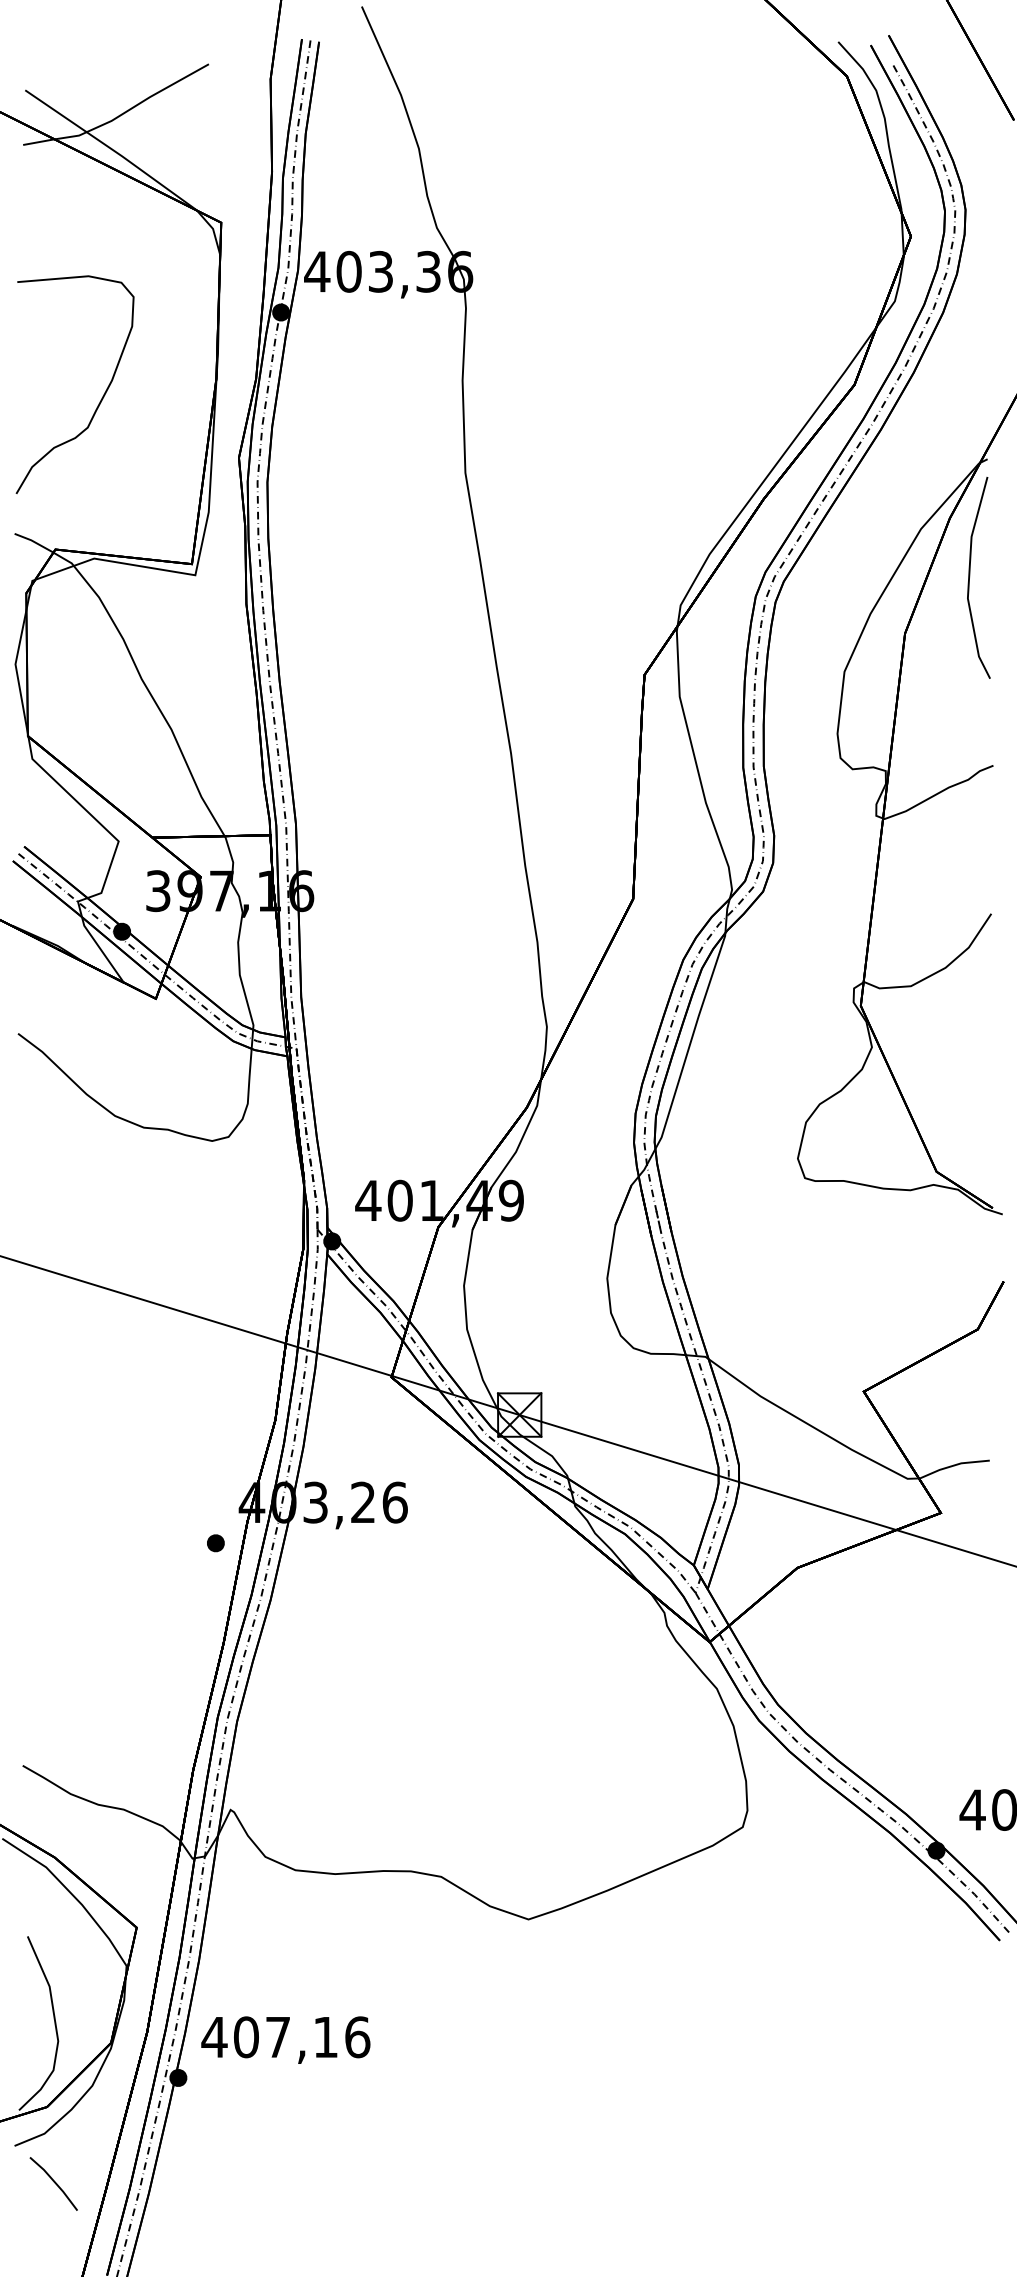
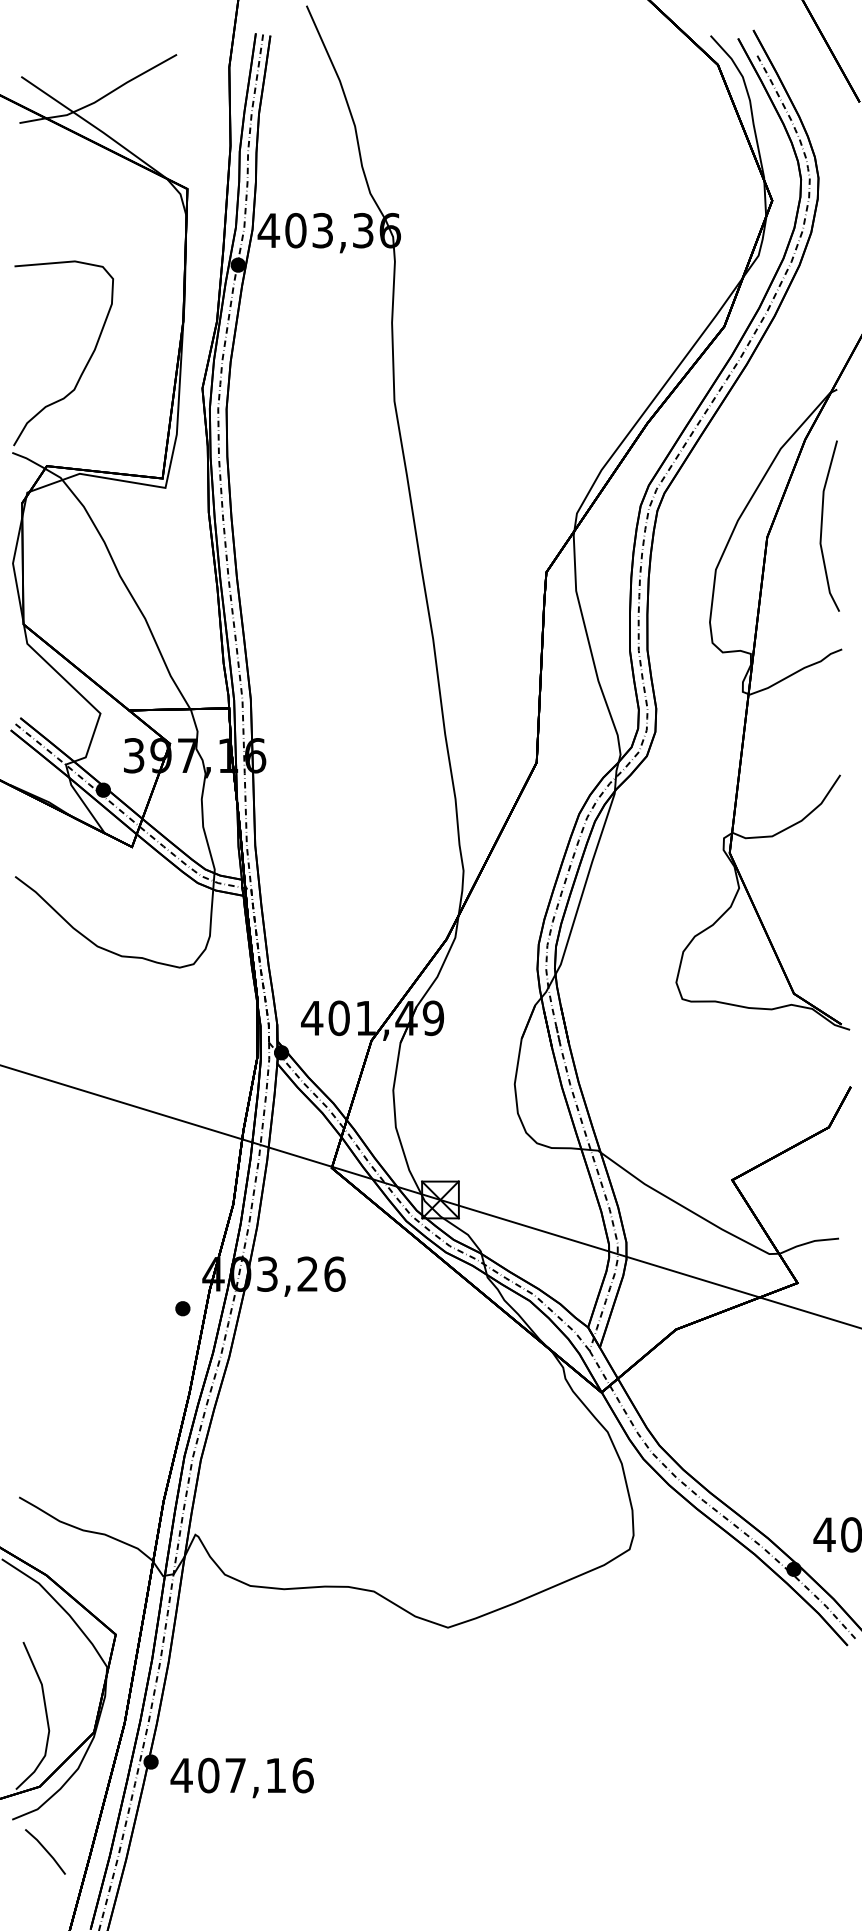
curve: (98, 402) -> (83, 368), moved
line: (970, 577) -> (822, 525), moved
text: (285, 2039) -> (241, 1777), moved

